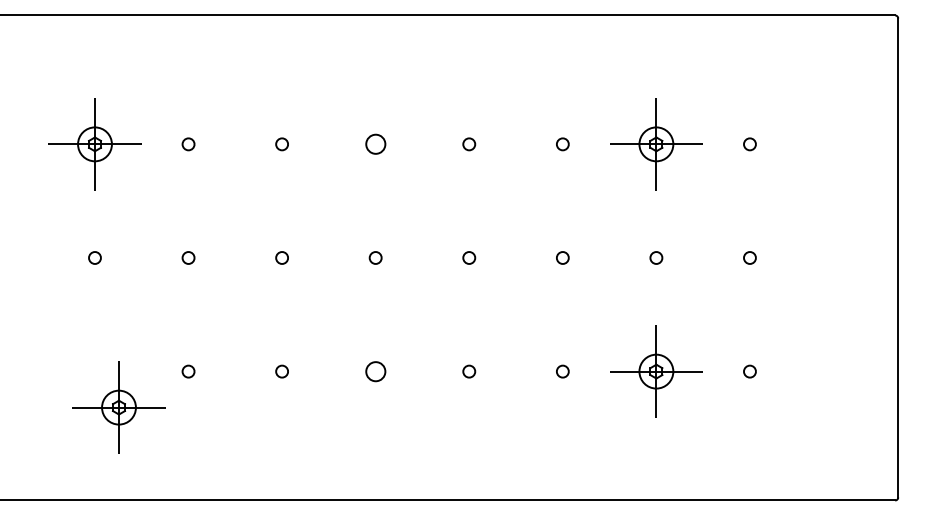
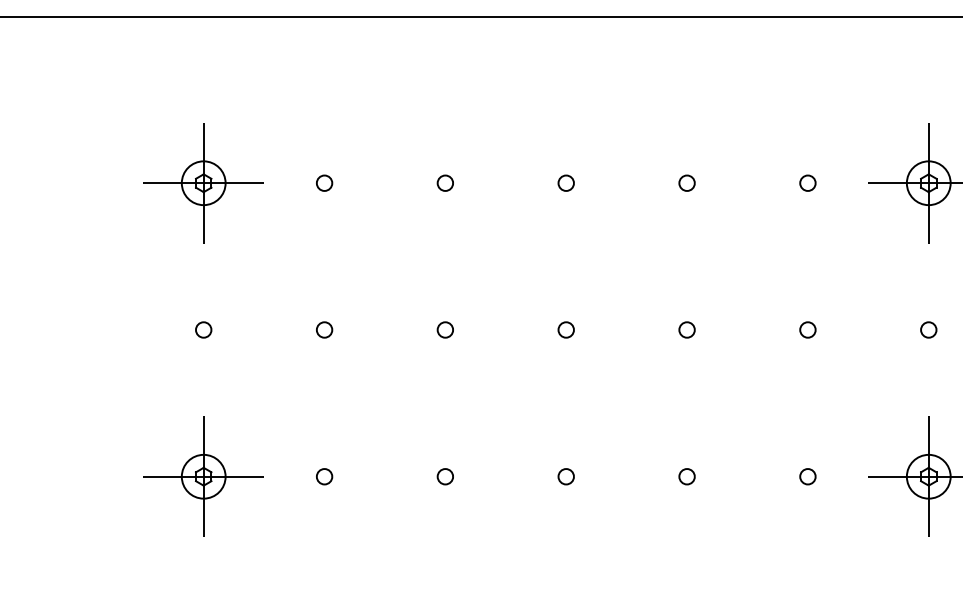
circle: (375, 144) -> (565, 183), size x0.62
circle: (375, 371) -> (565, 476), size x0.62
part: (118, 407) -> (203, 476), moved

